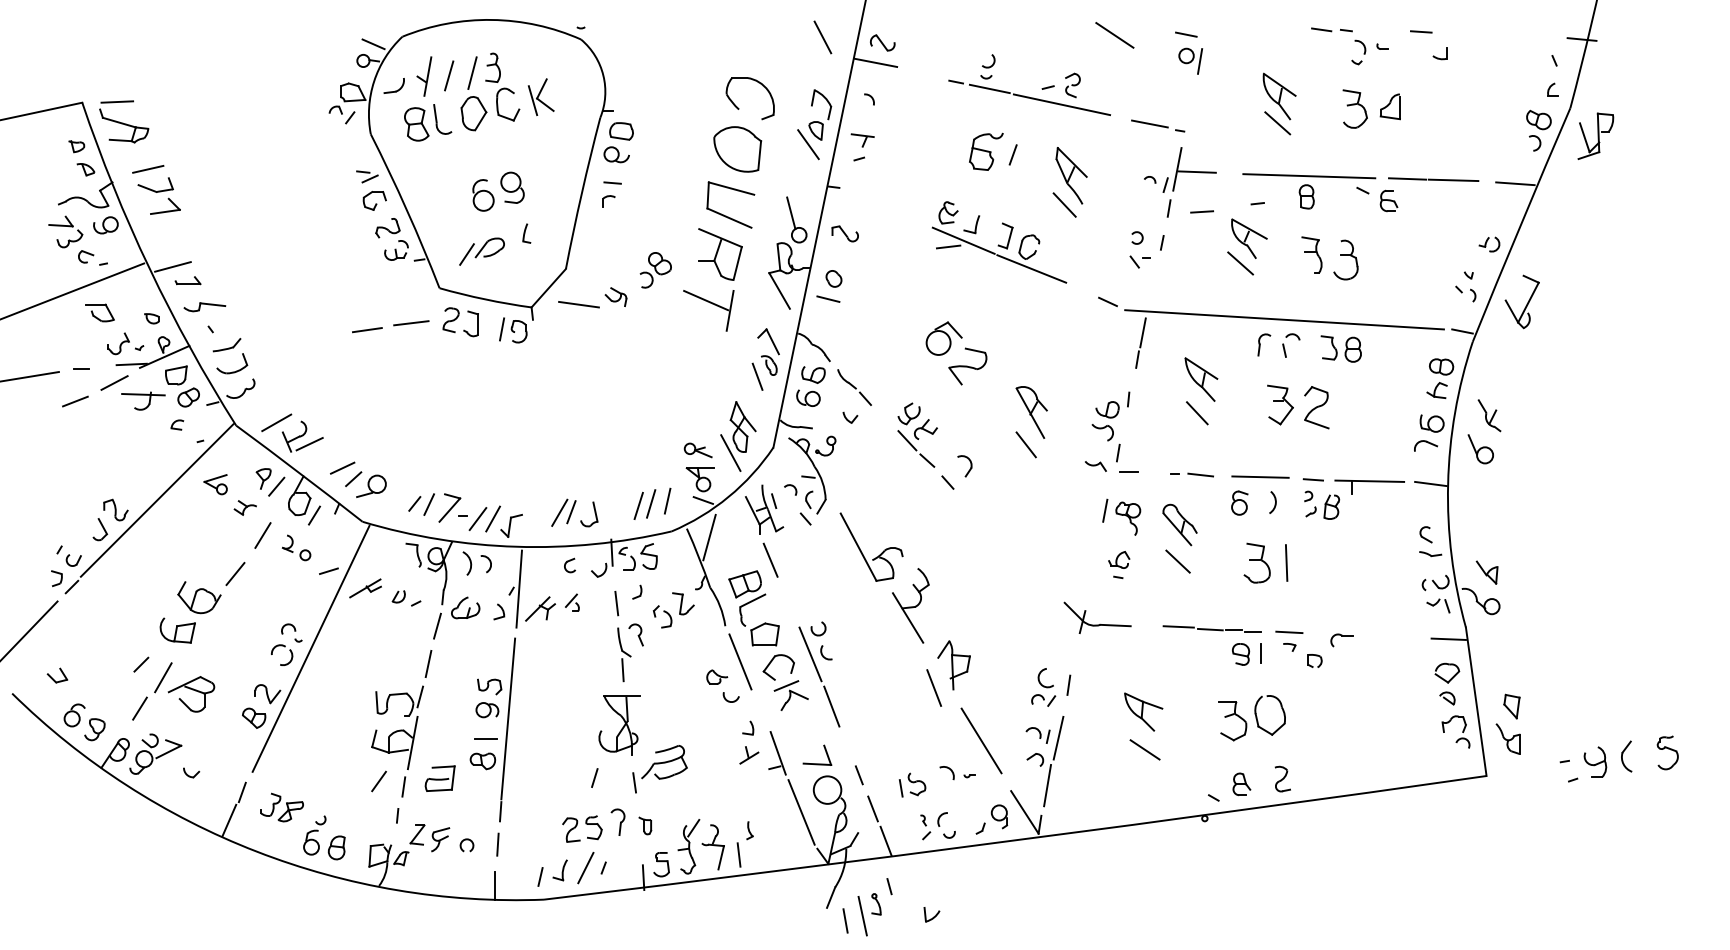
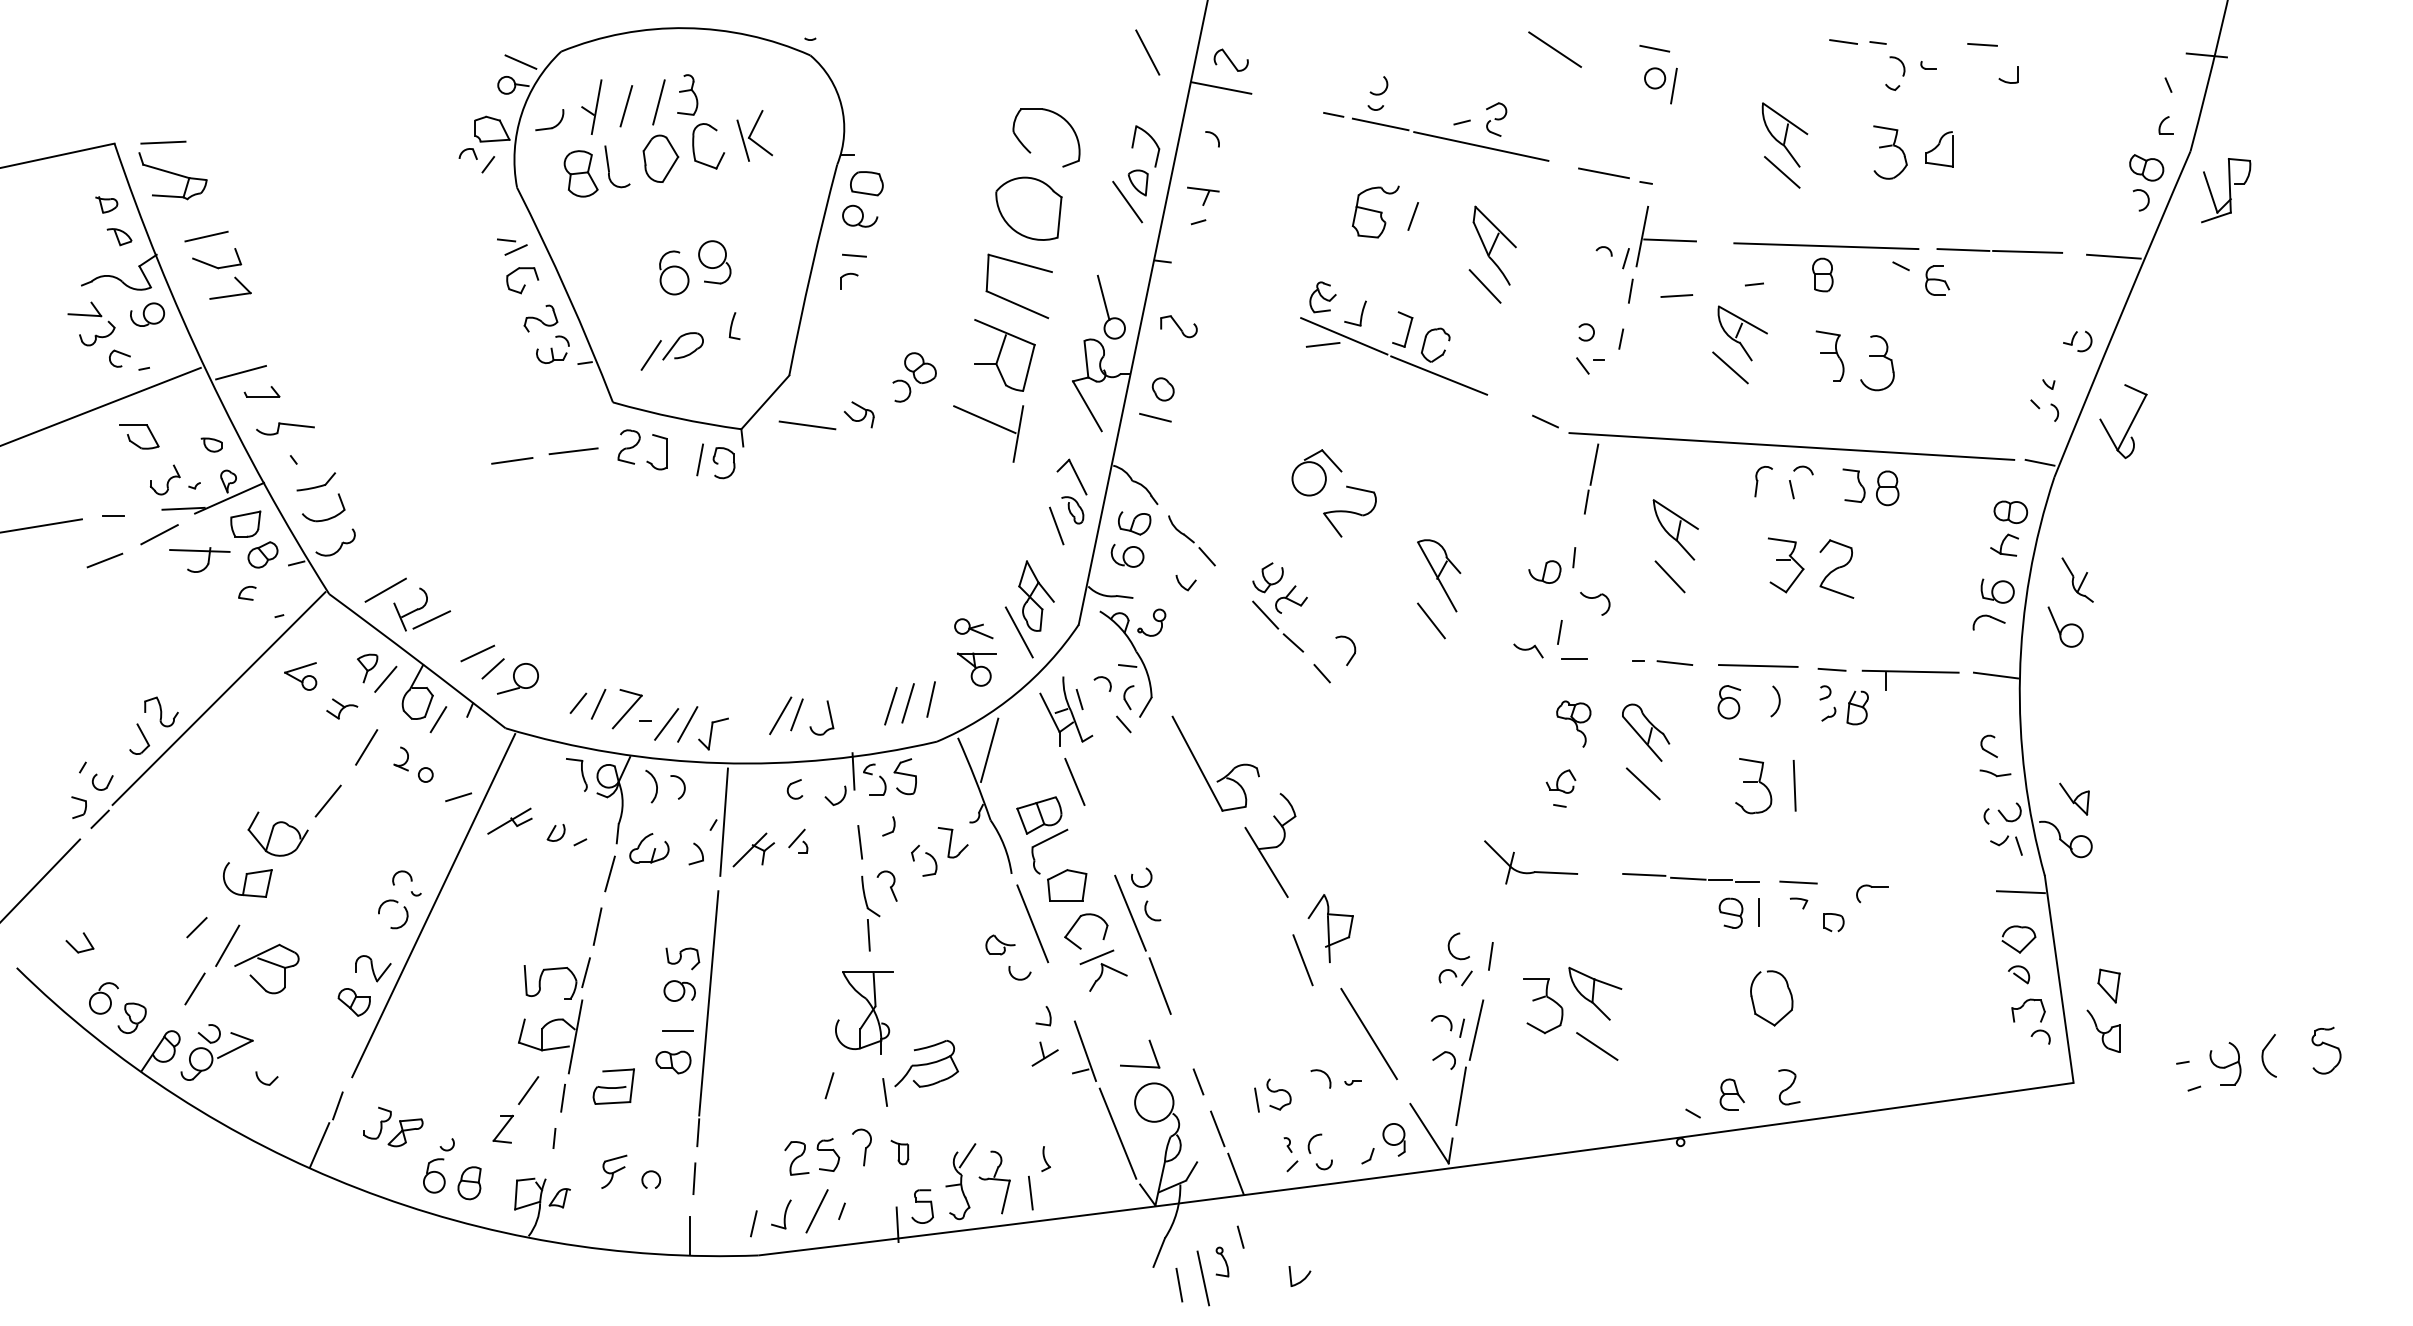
part: (1102, 432) -> (1595, 603), moved
line: (703, 500) -> (980, 698), removed
line: (1105, 510) -> (1541, 712), removed
part: (1230, 716) -> (1540, 999), moved
part: (417, 834) -> (502, 1128), moved

